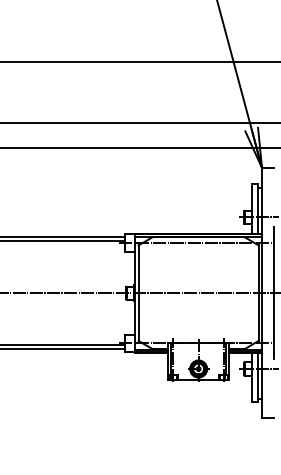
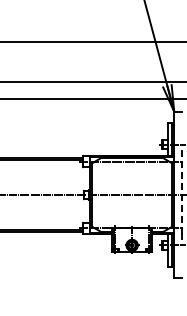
line: (274, 292) -> (182, 194), solid -> dashed

